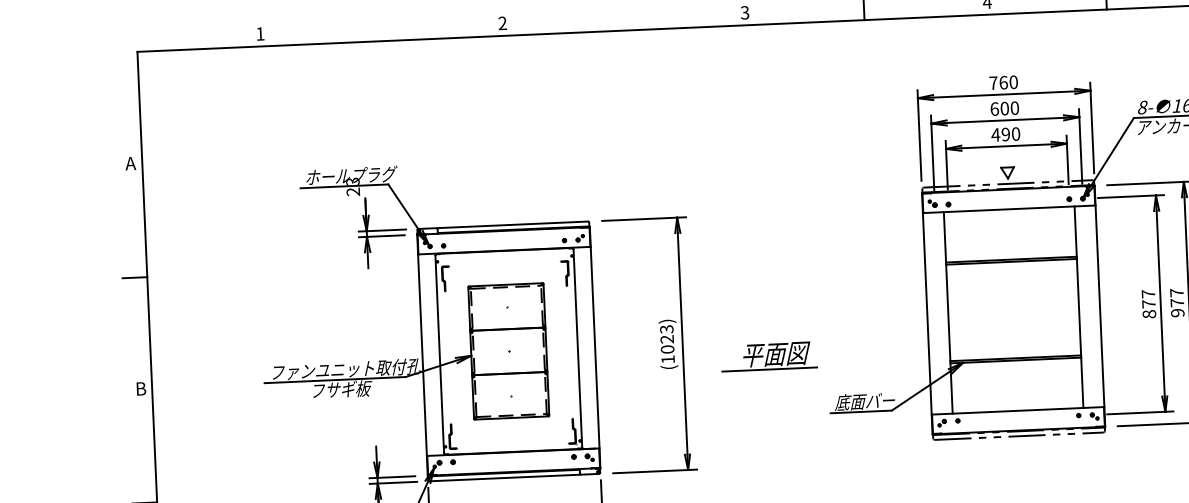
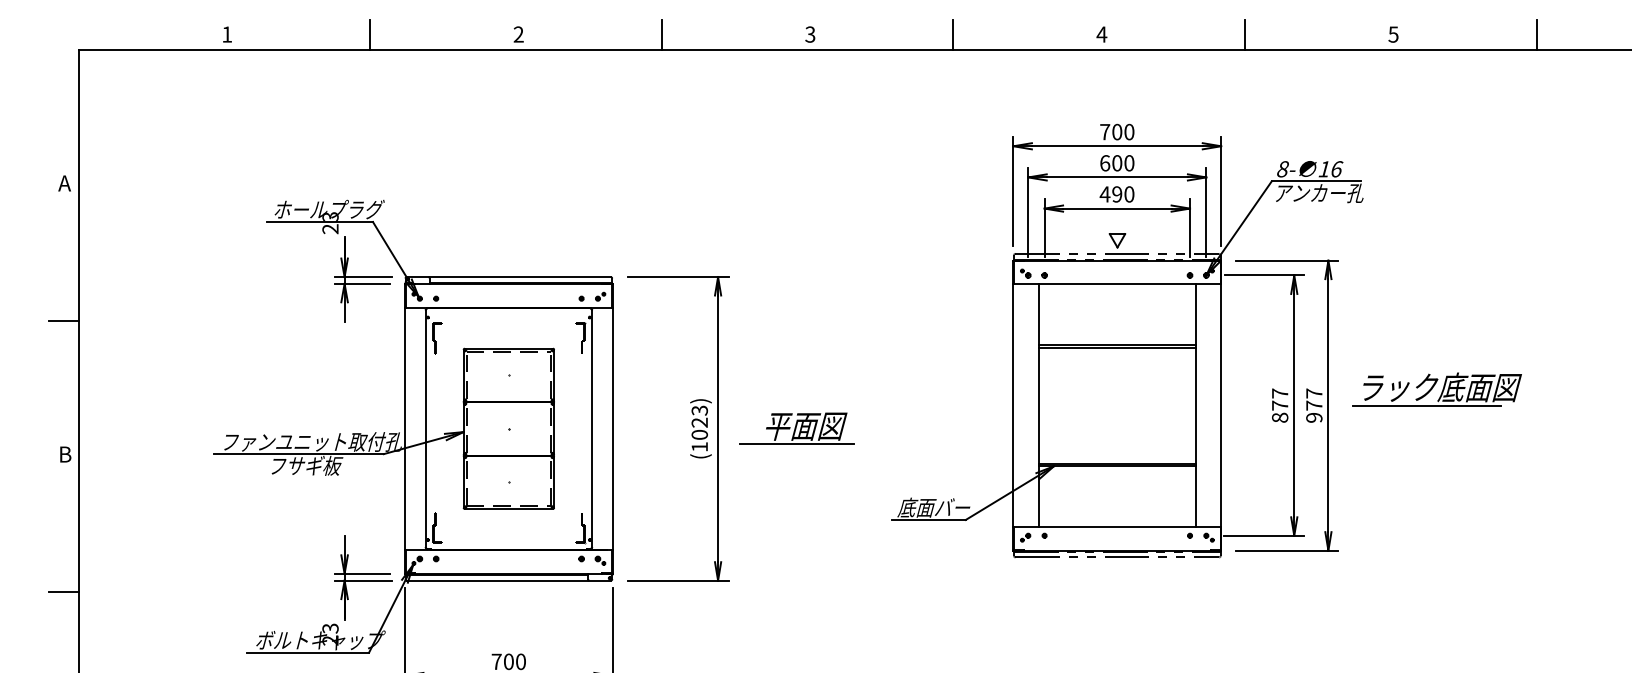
line: (621, 18) -> (661, 34), added
line: (379, 28) -> (370, 34), added
text: (1003, 83) -> (1117, 132), 760 -> 700
part: (768, 356) -> (796, 428), moved

